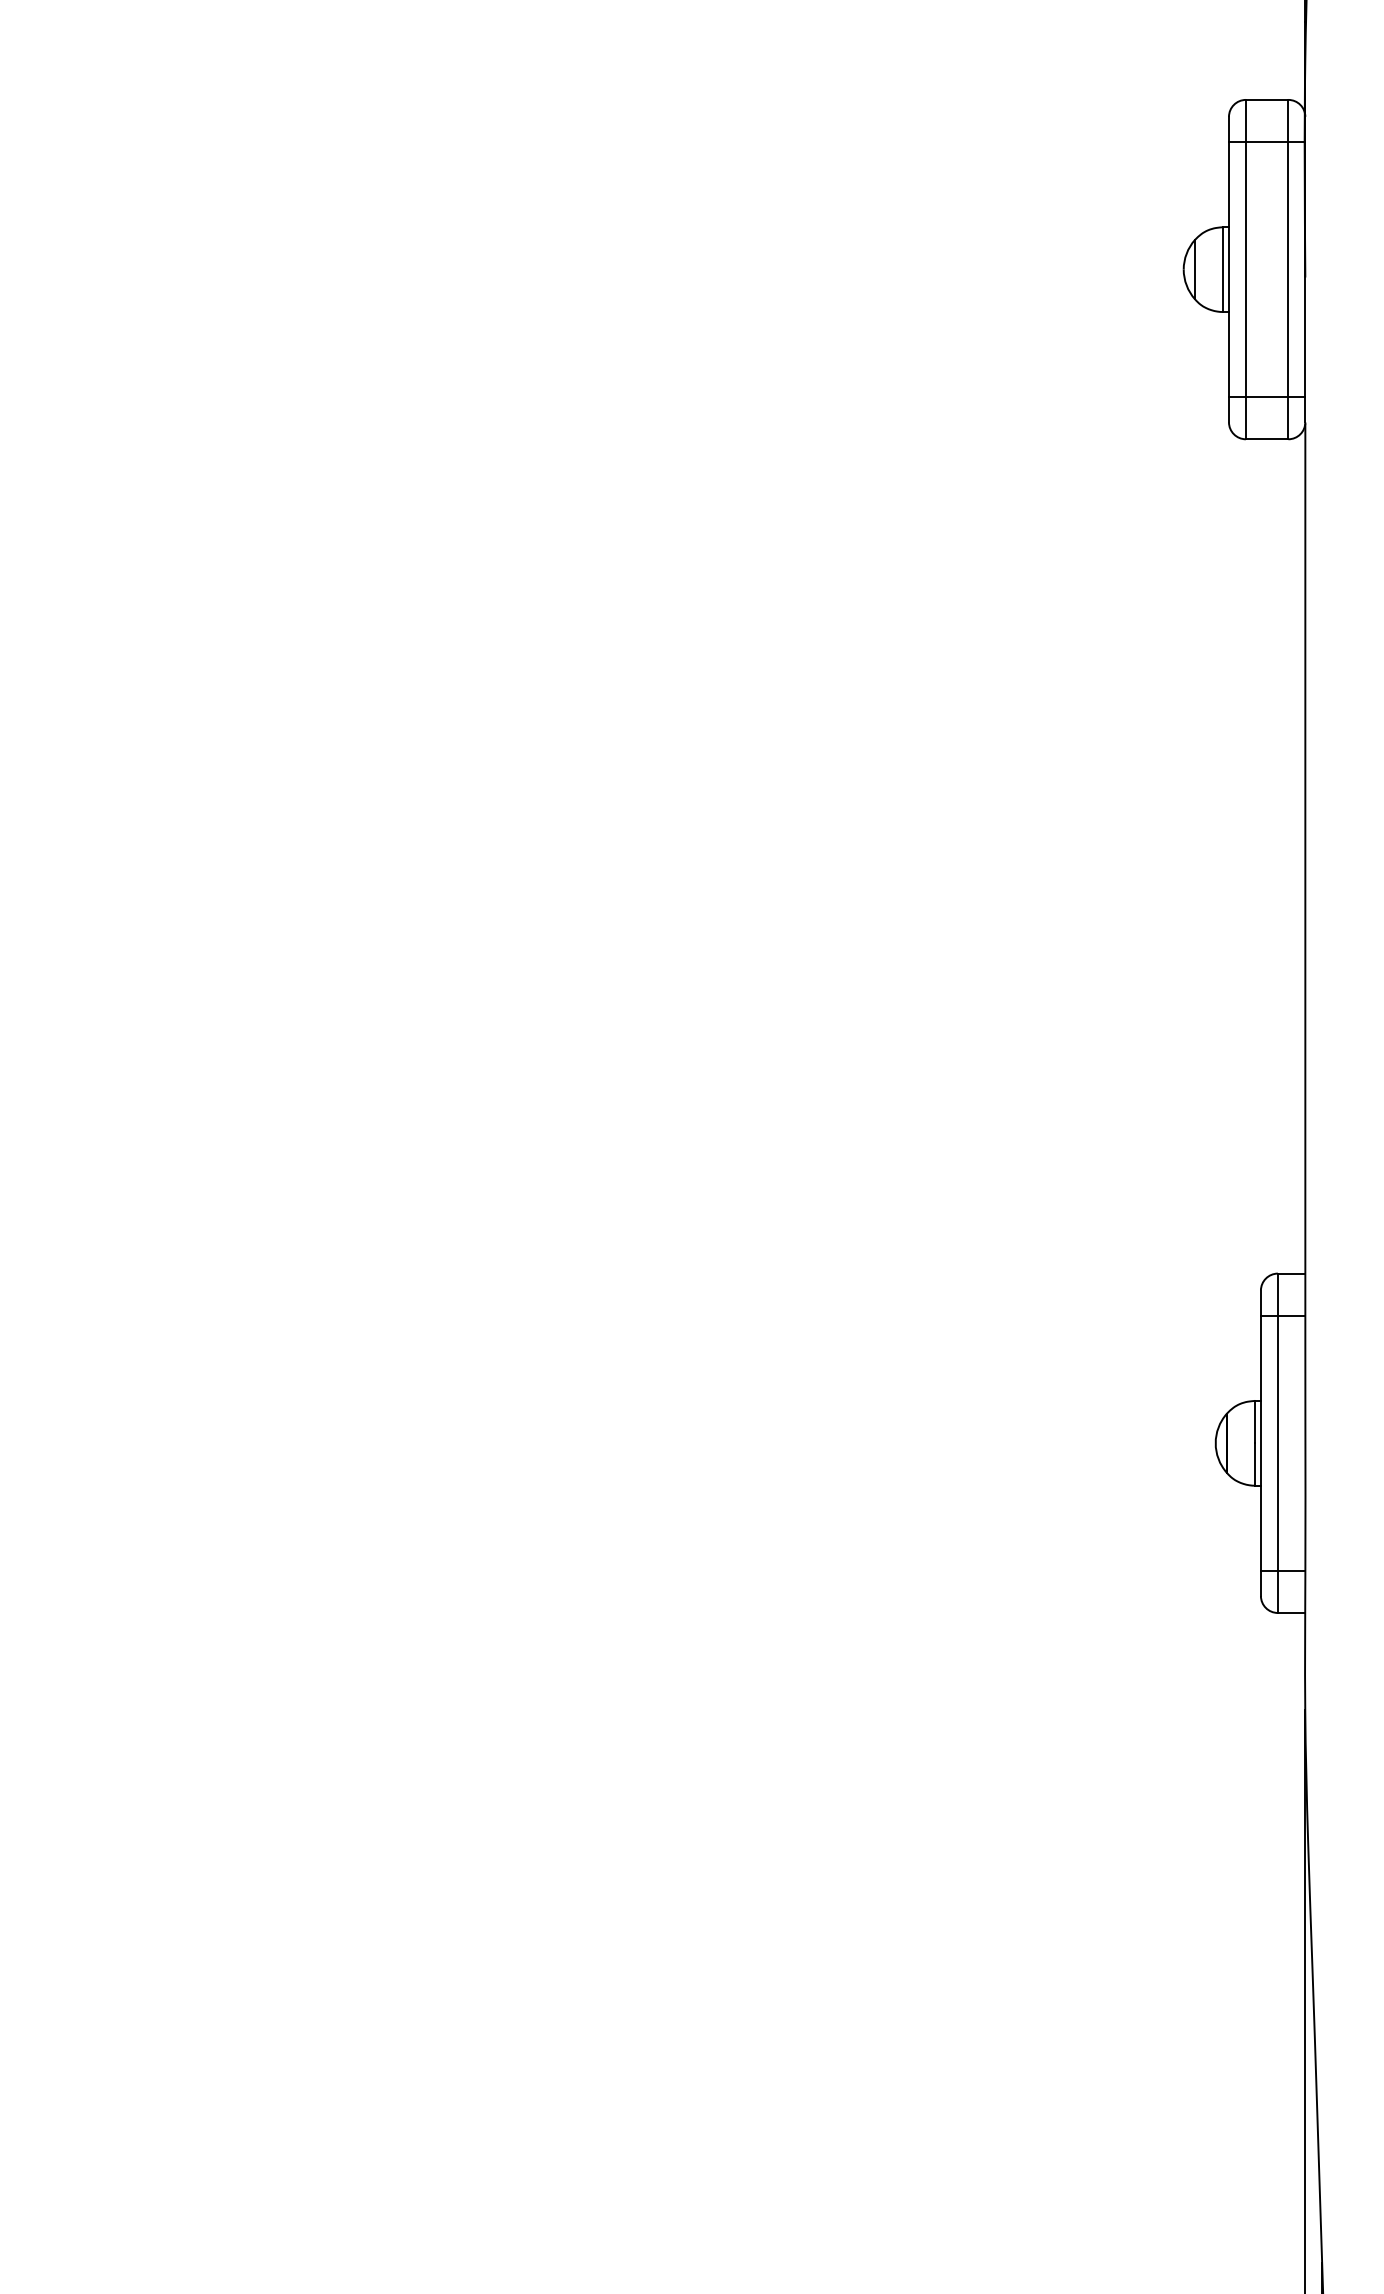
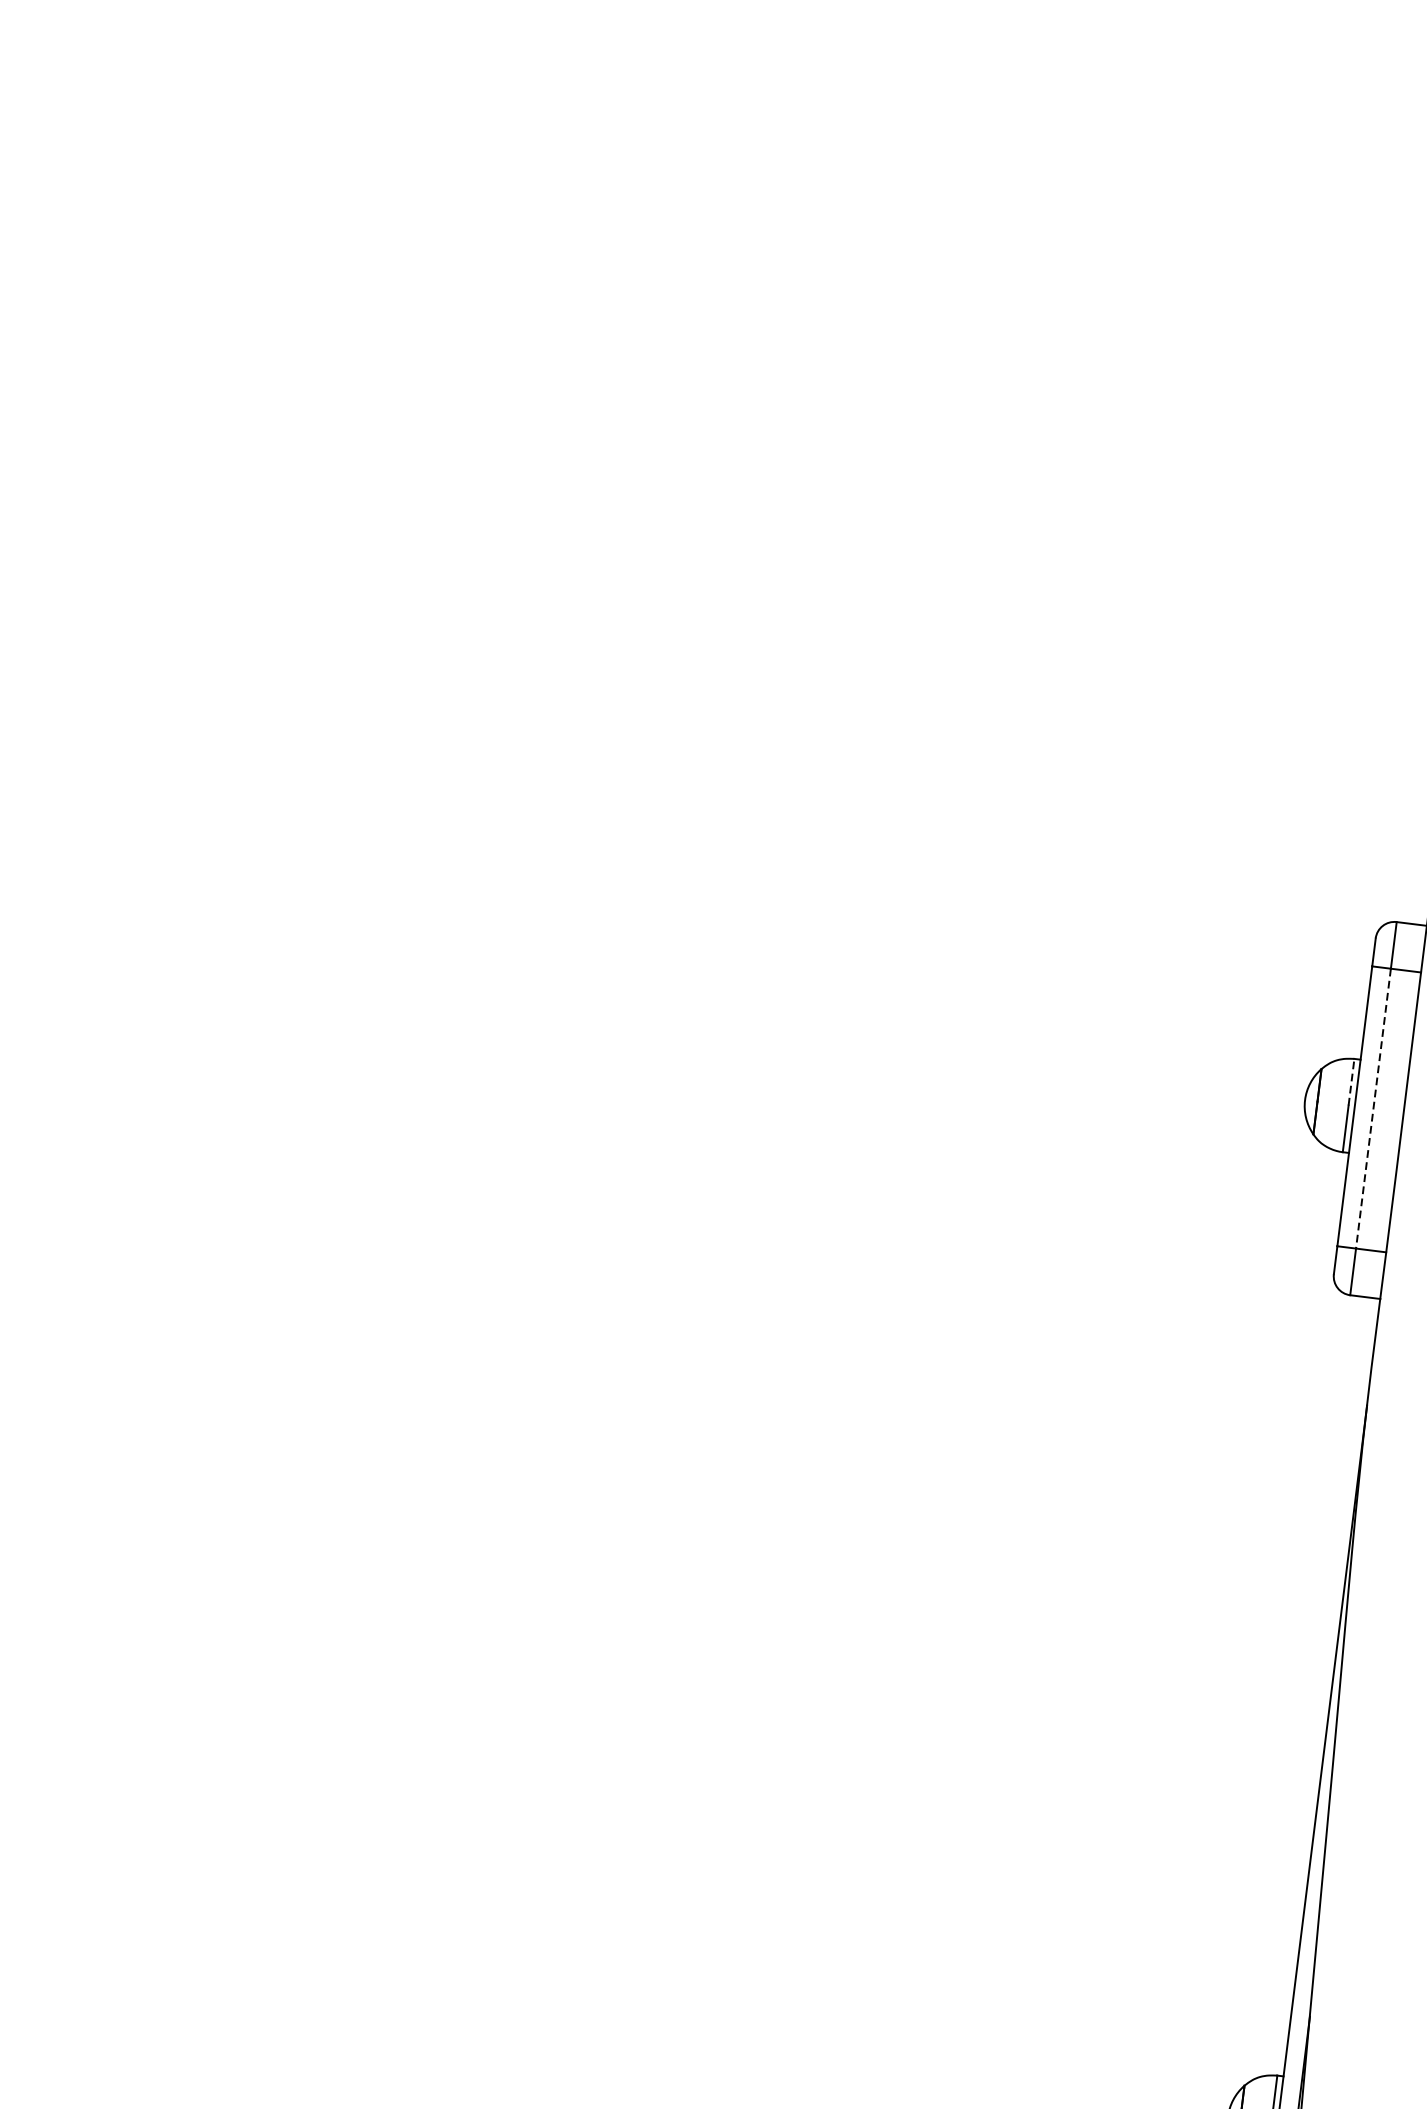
line: (1255, 1421) -> (1351, 1081), solid -> dashed
line: (1277, 1443) -> (1372, 1108), solid -> dashed

